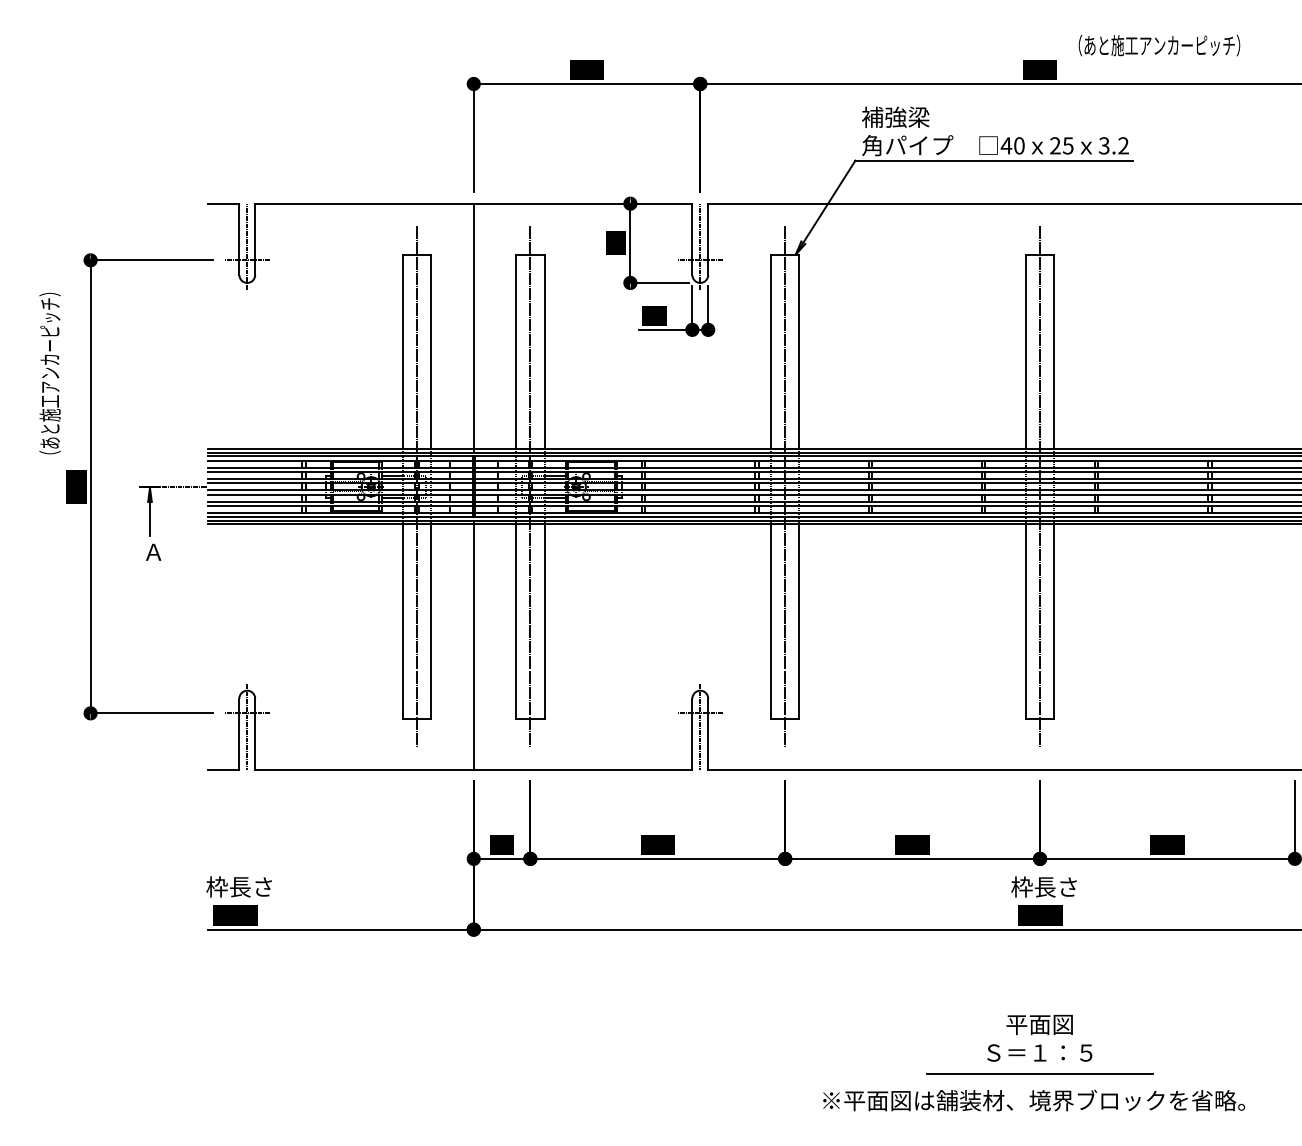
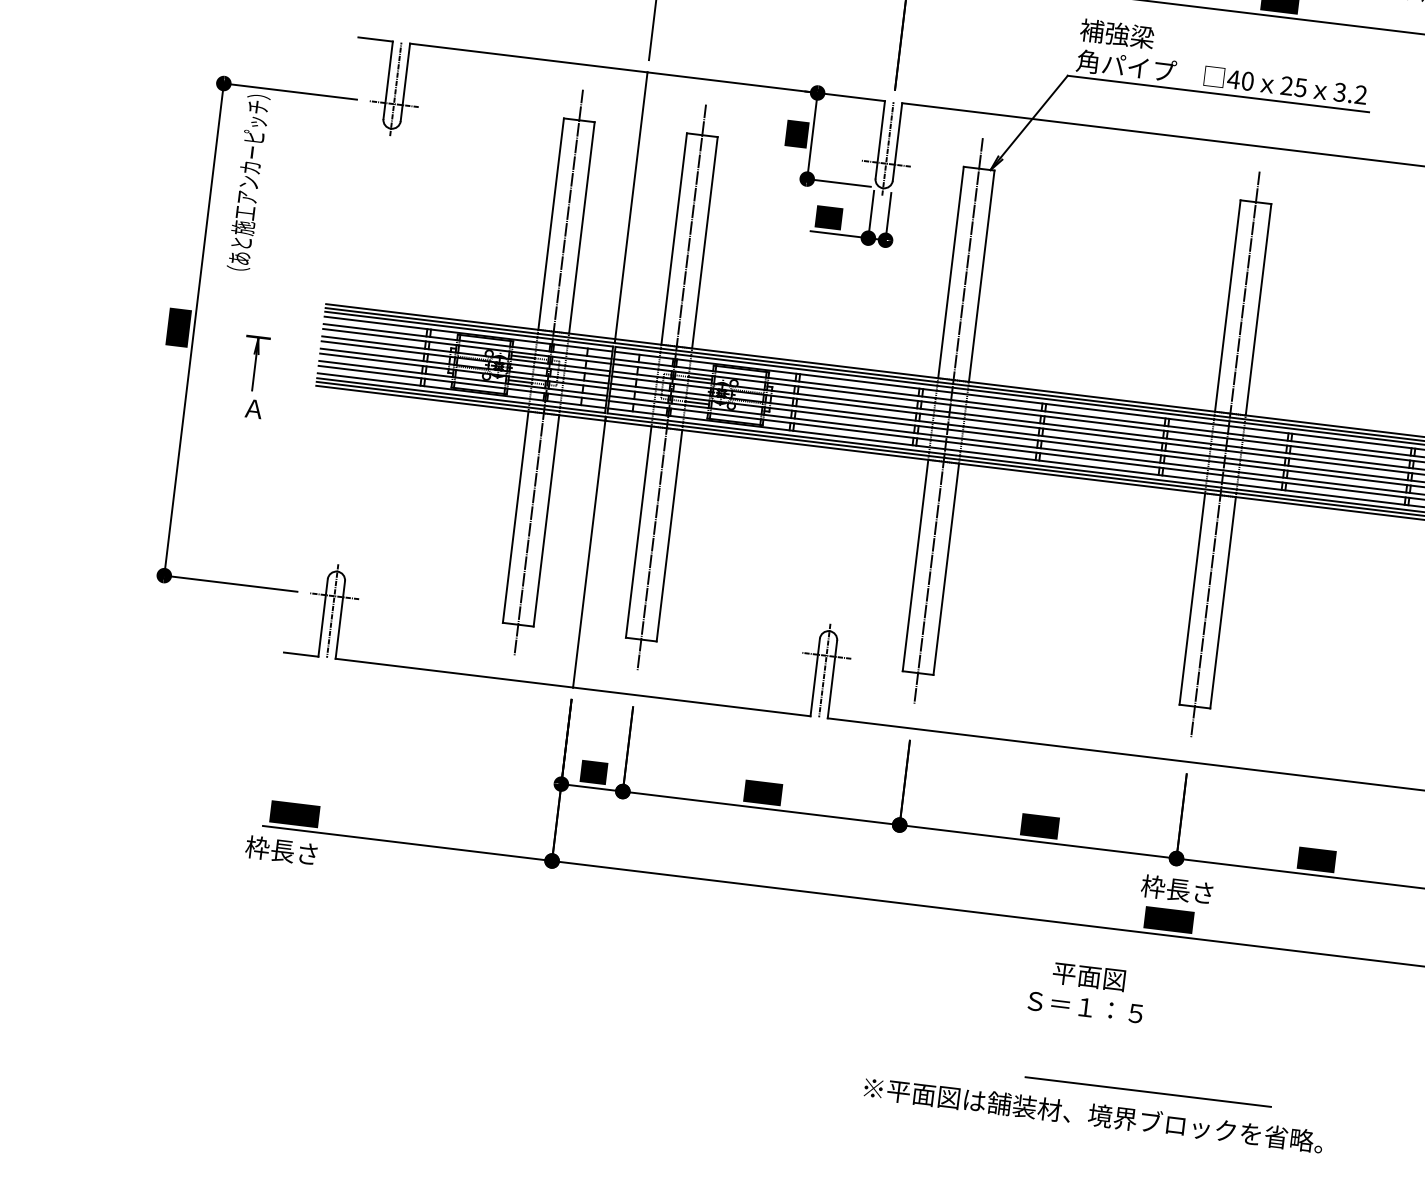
text: (49, 373) -> (248, 182), moved
line: (184, 486) -> (296, 341), removed
text: (238, 886) -> (280, 850), moved
text: (1039, 1037) -> (1087, 990), moved
text: (1033, 1100) -> (1093, 1114), moved

